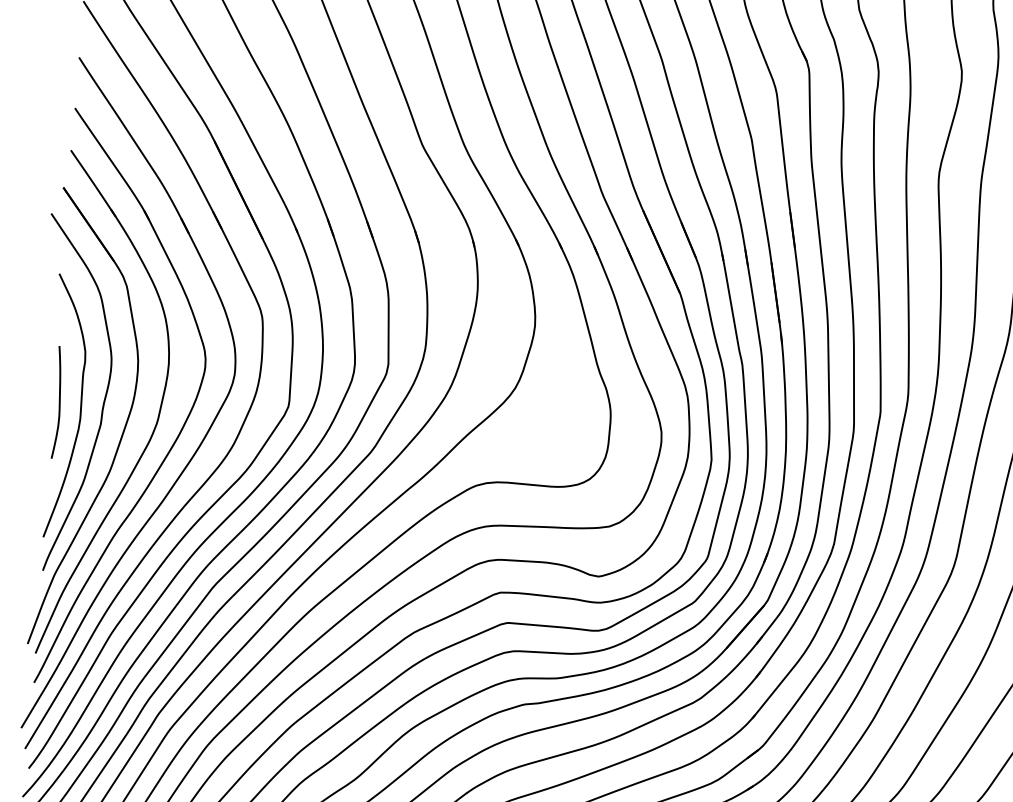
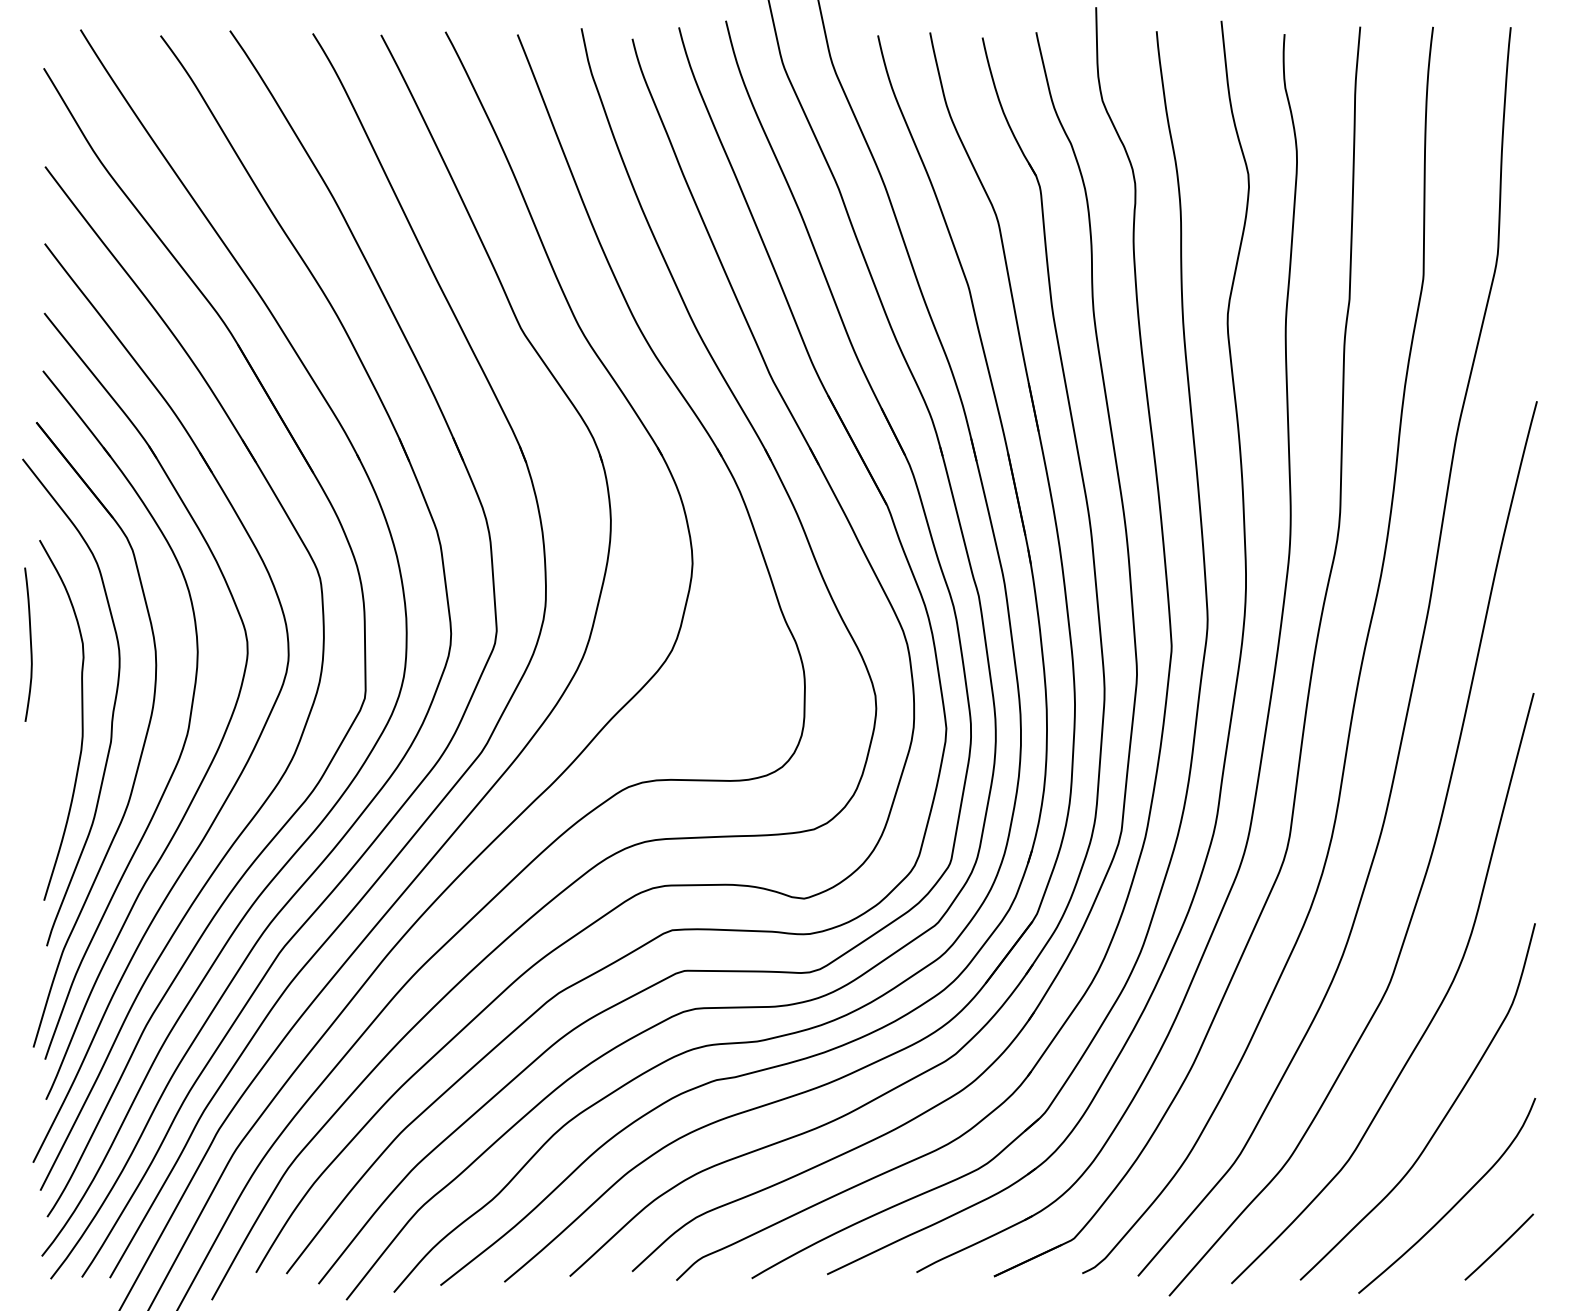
curve: (59, 402) -> (30, 644), moved

